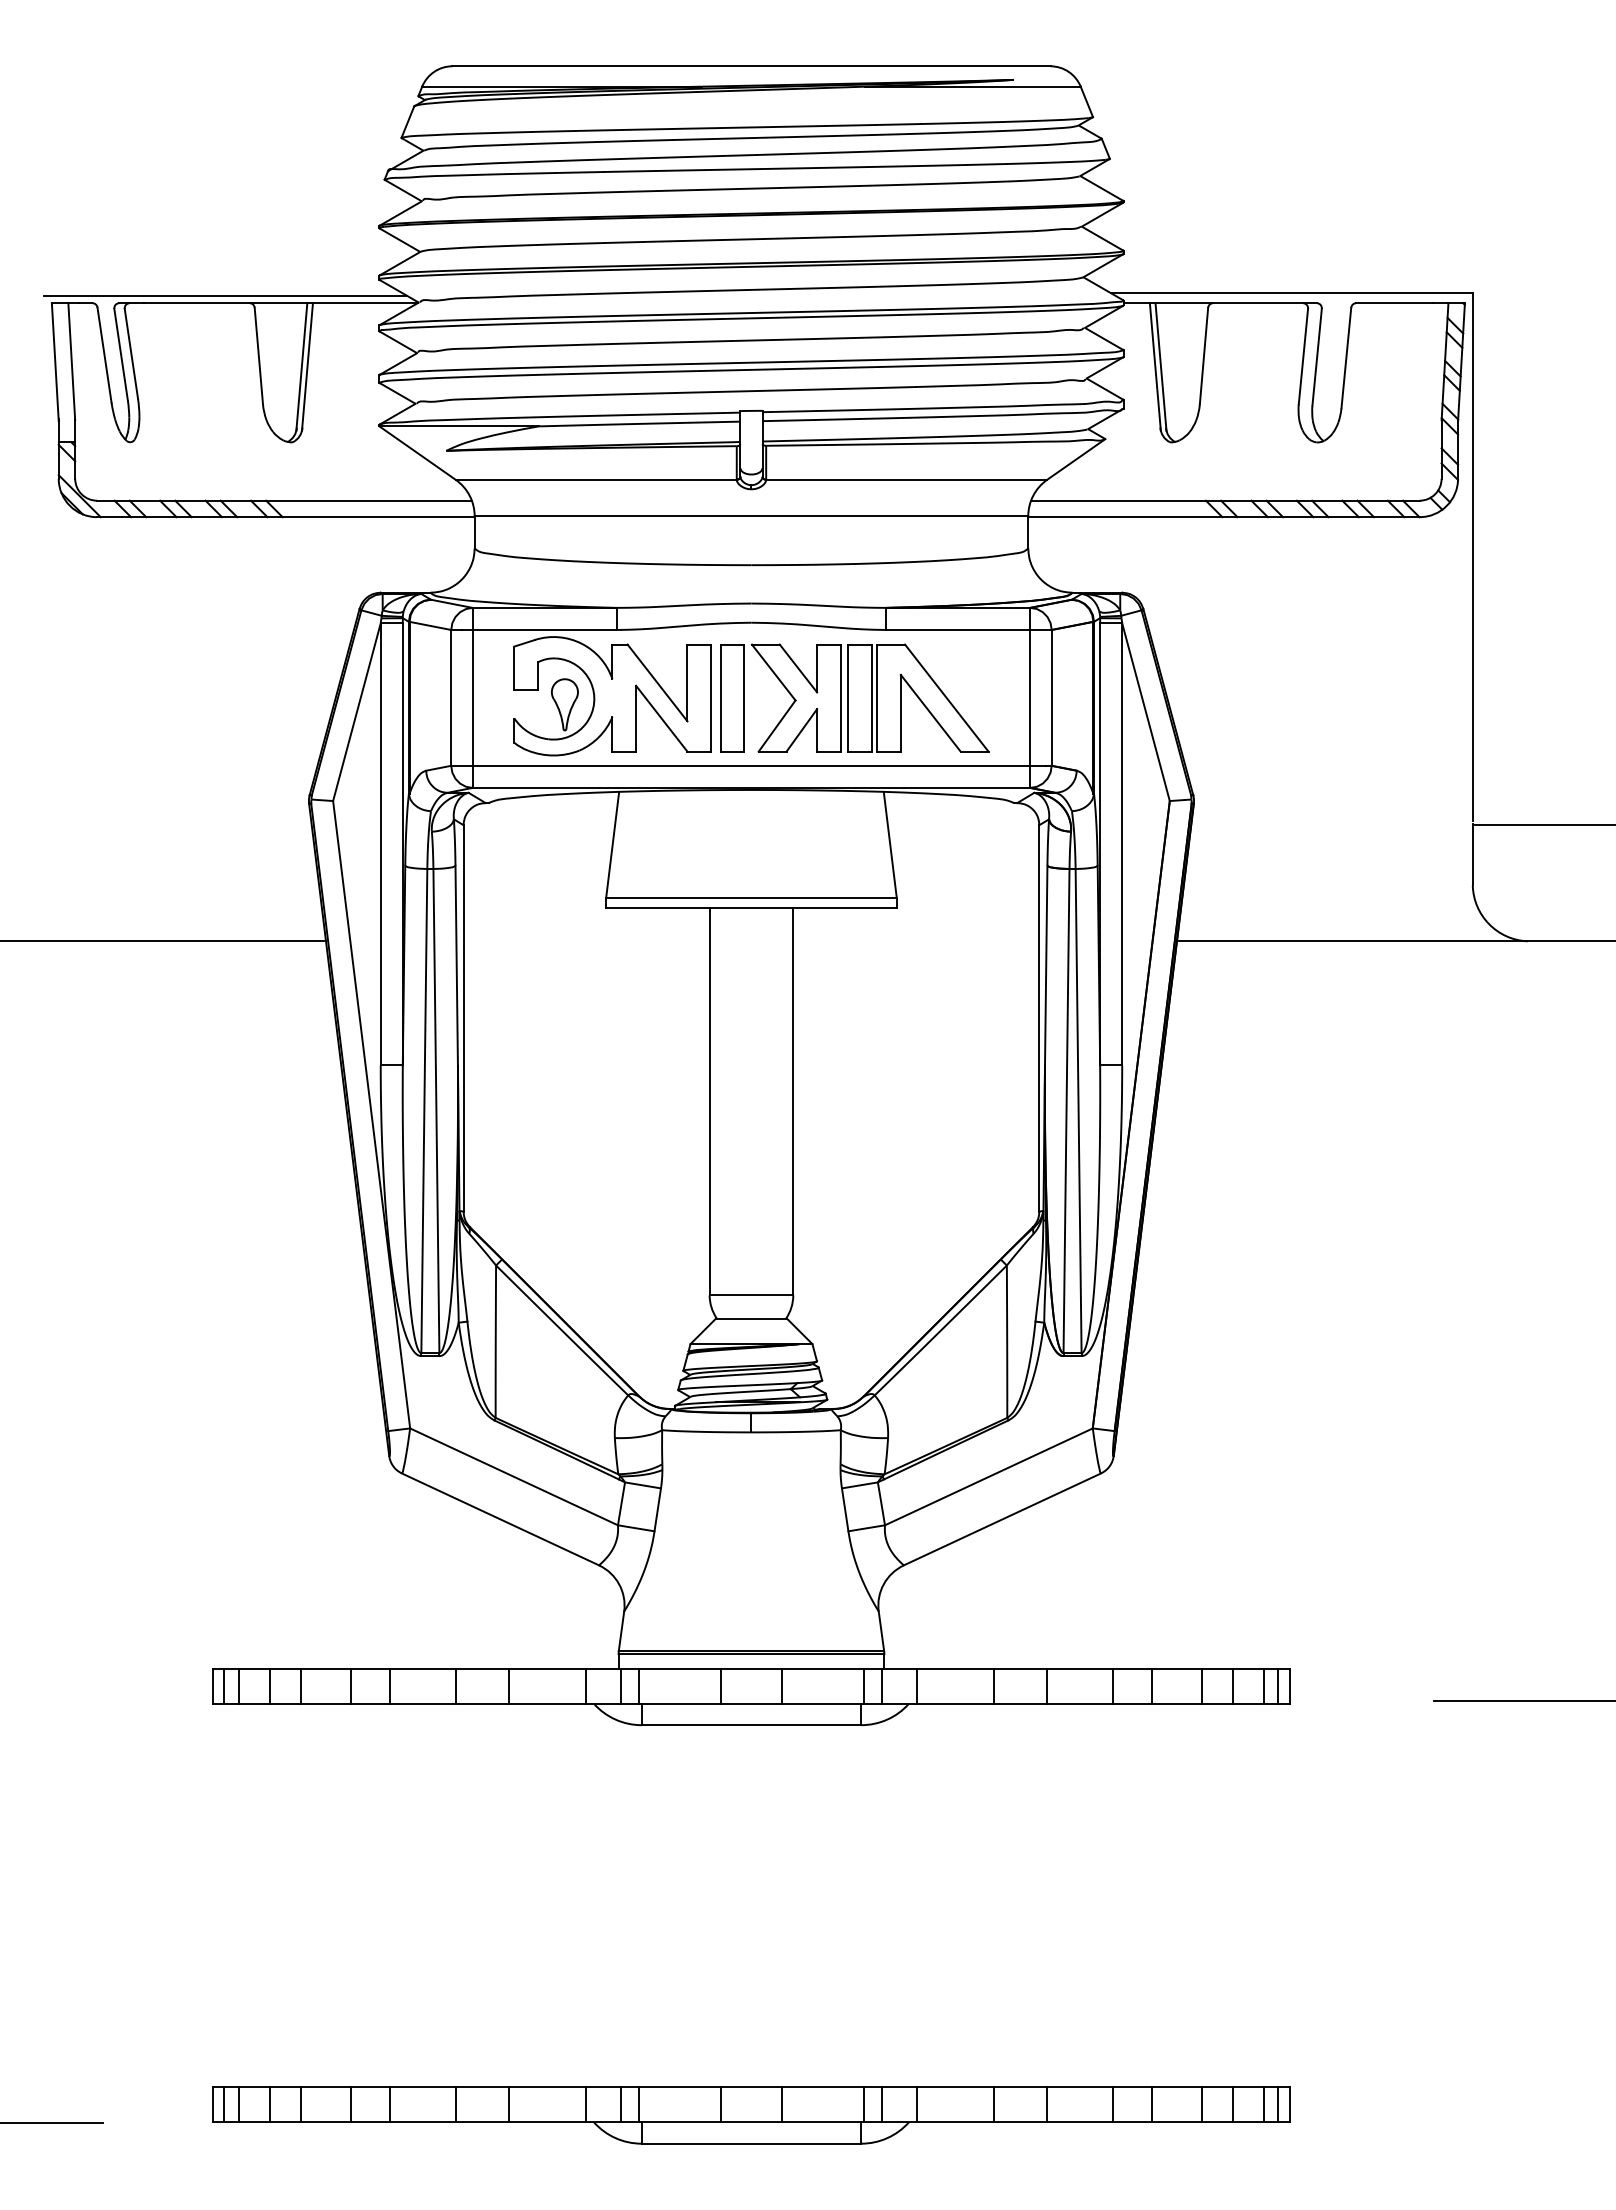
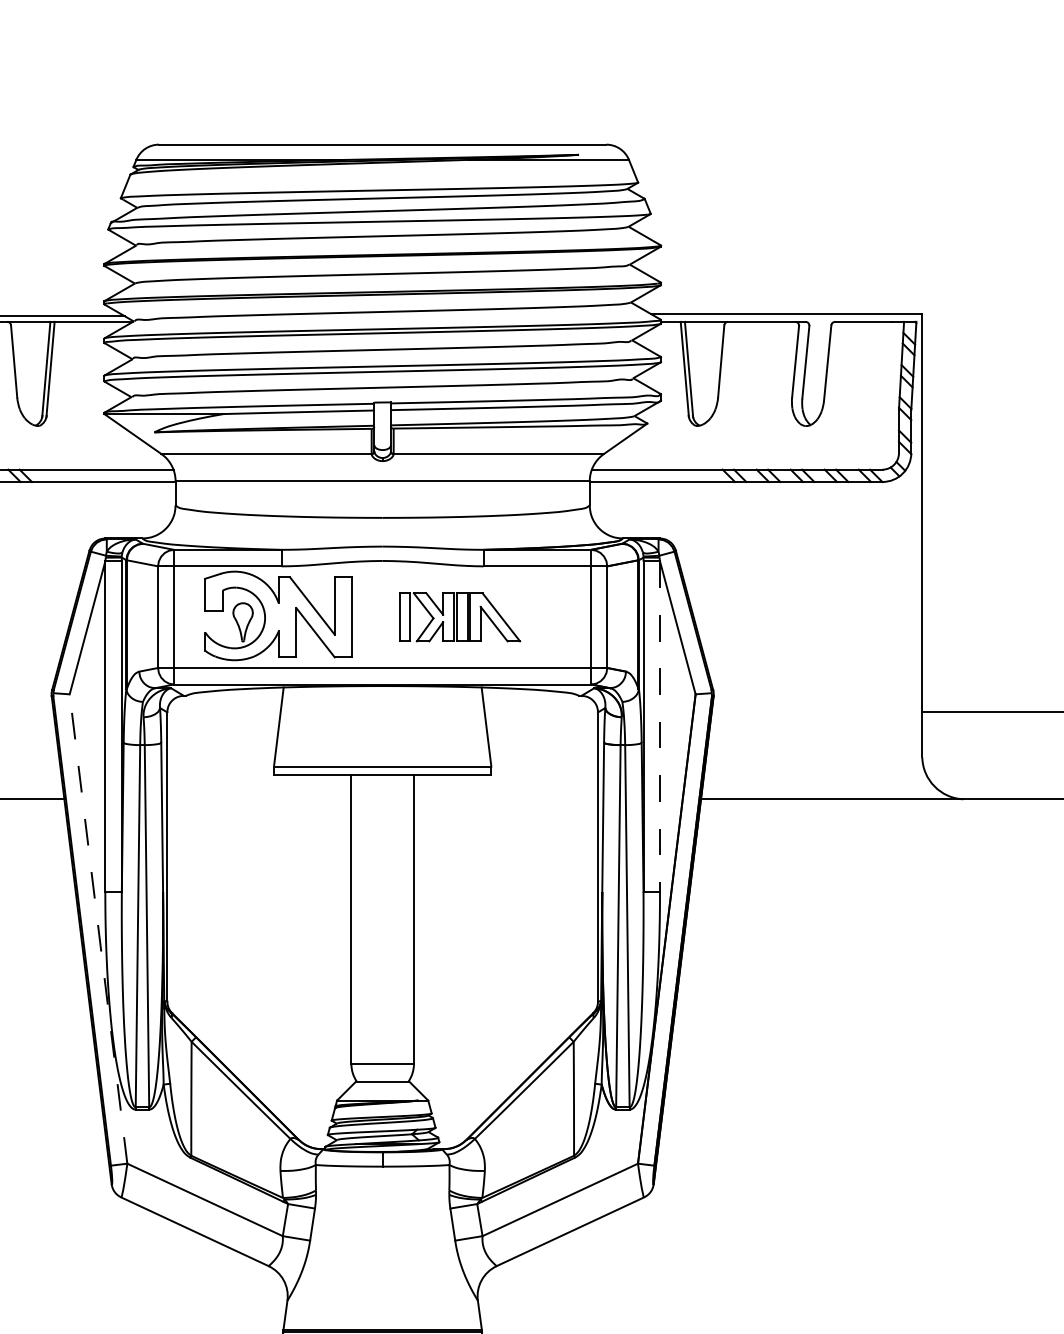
part: (854, 697) -> (459, 616), size x0.6
line: (1122, 844) -> (660, 726), solid -> dashed
line: (371, 1114) -> (98, 928), solid -> dashed

